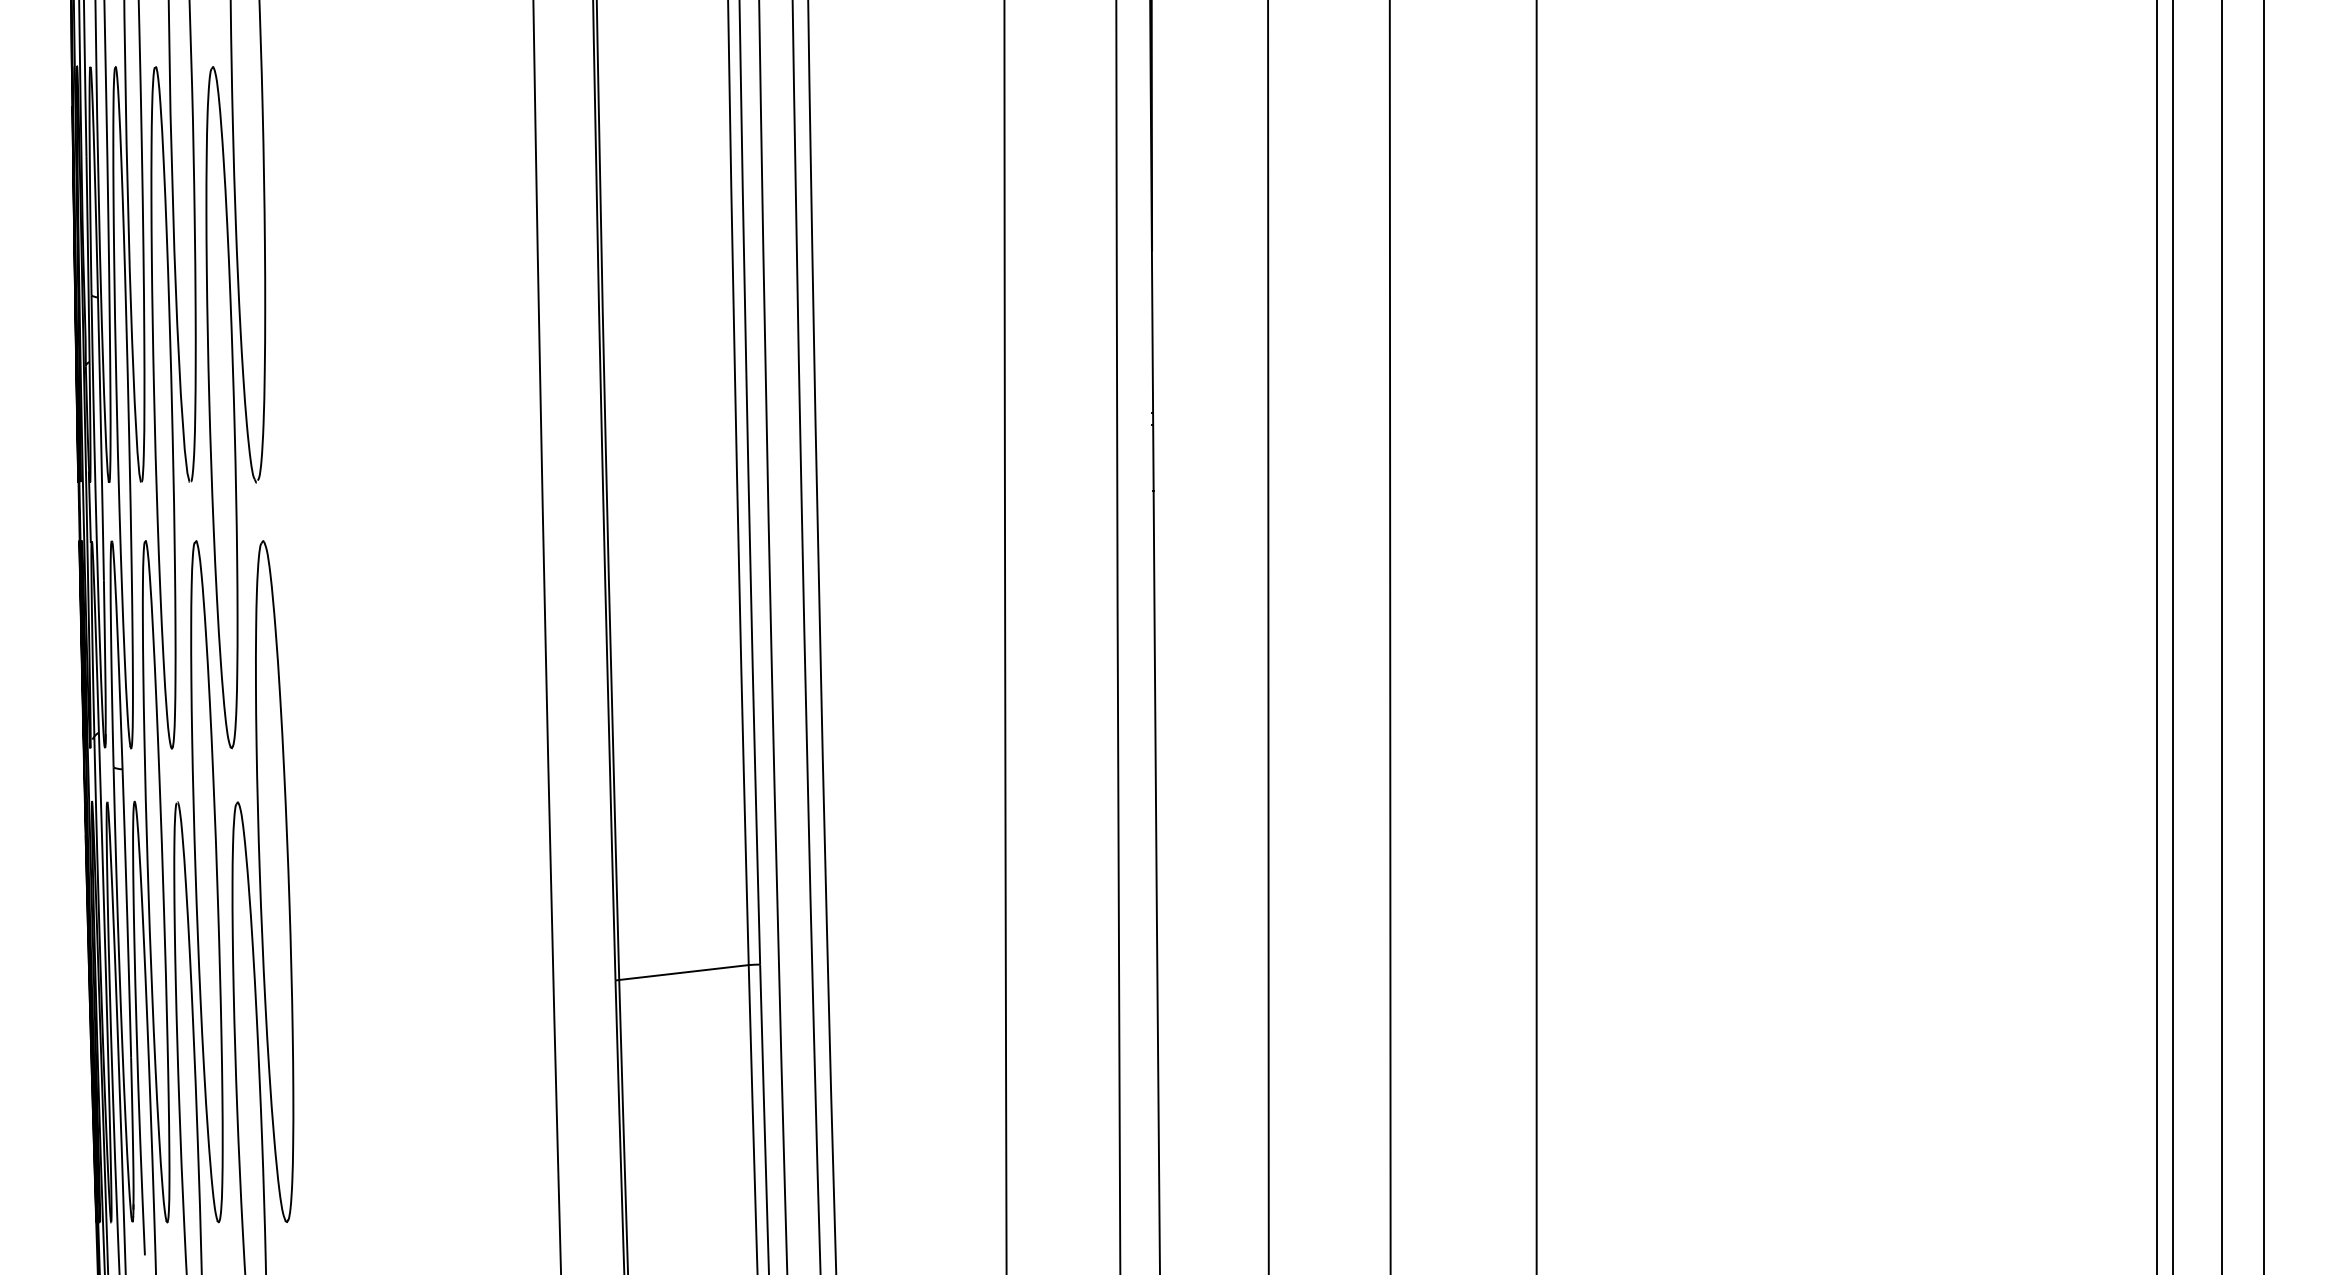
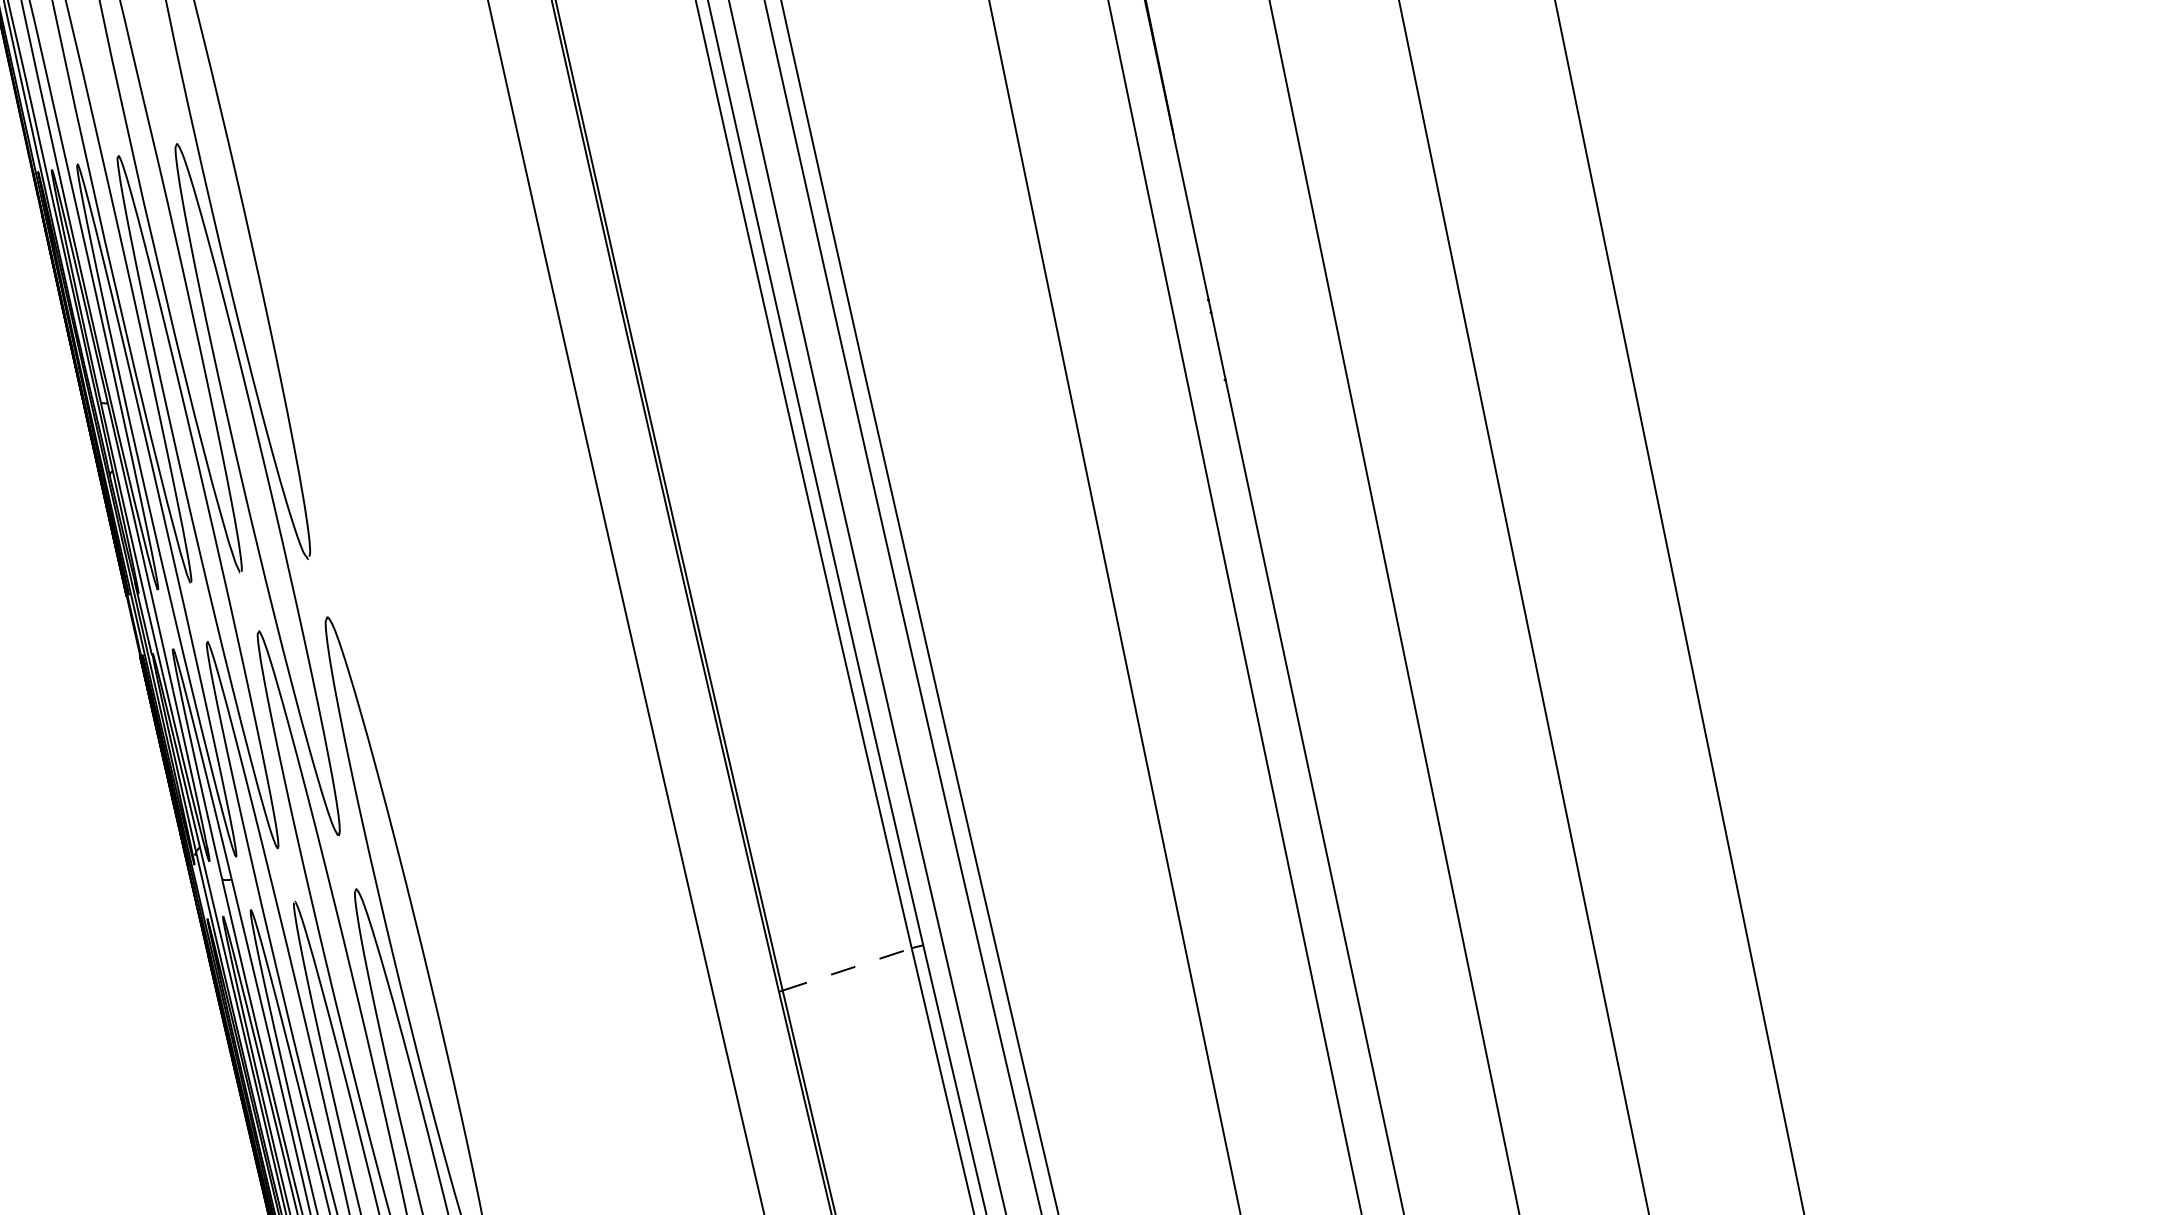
line: (684, 972) -> (847, 969), solid -> dashed

